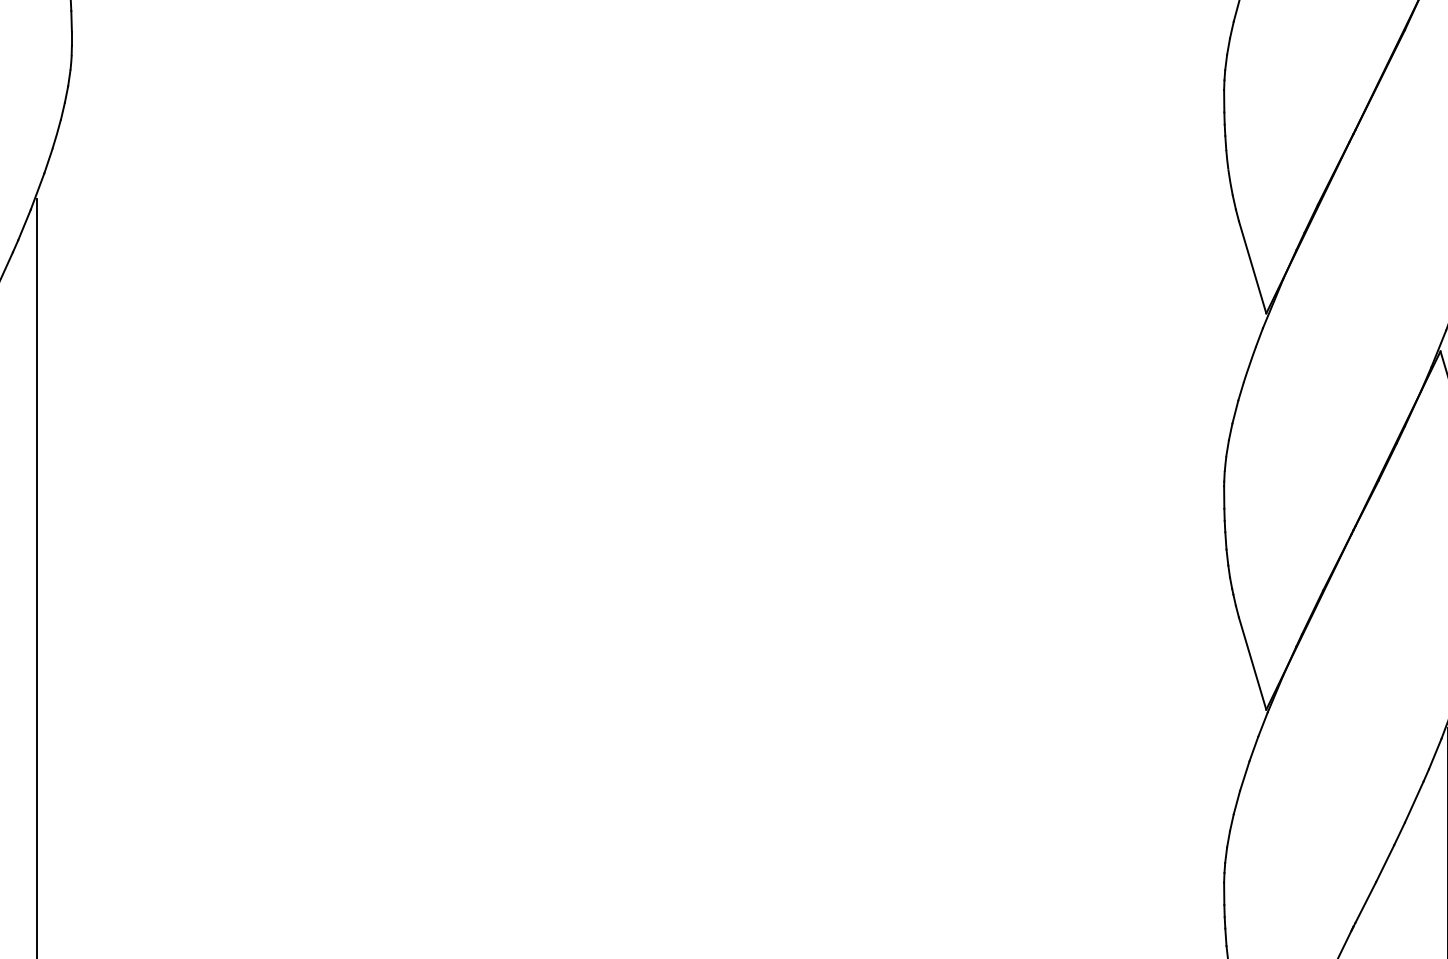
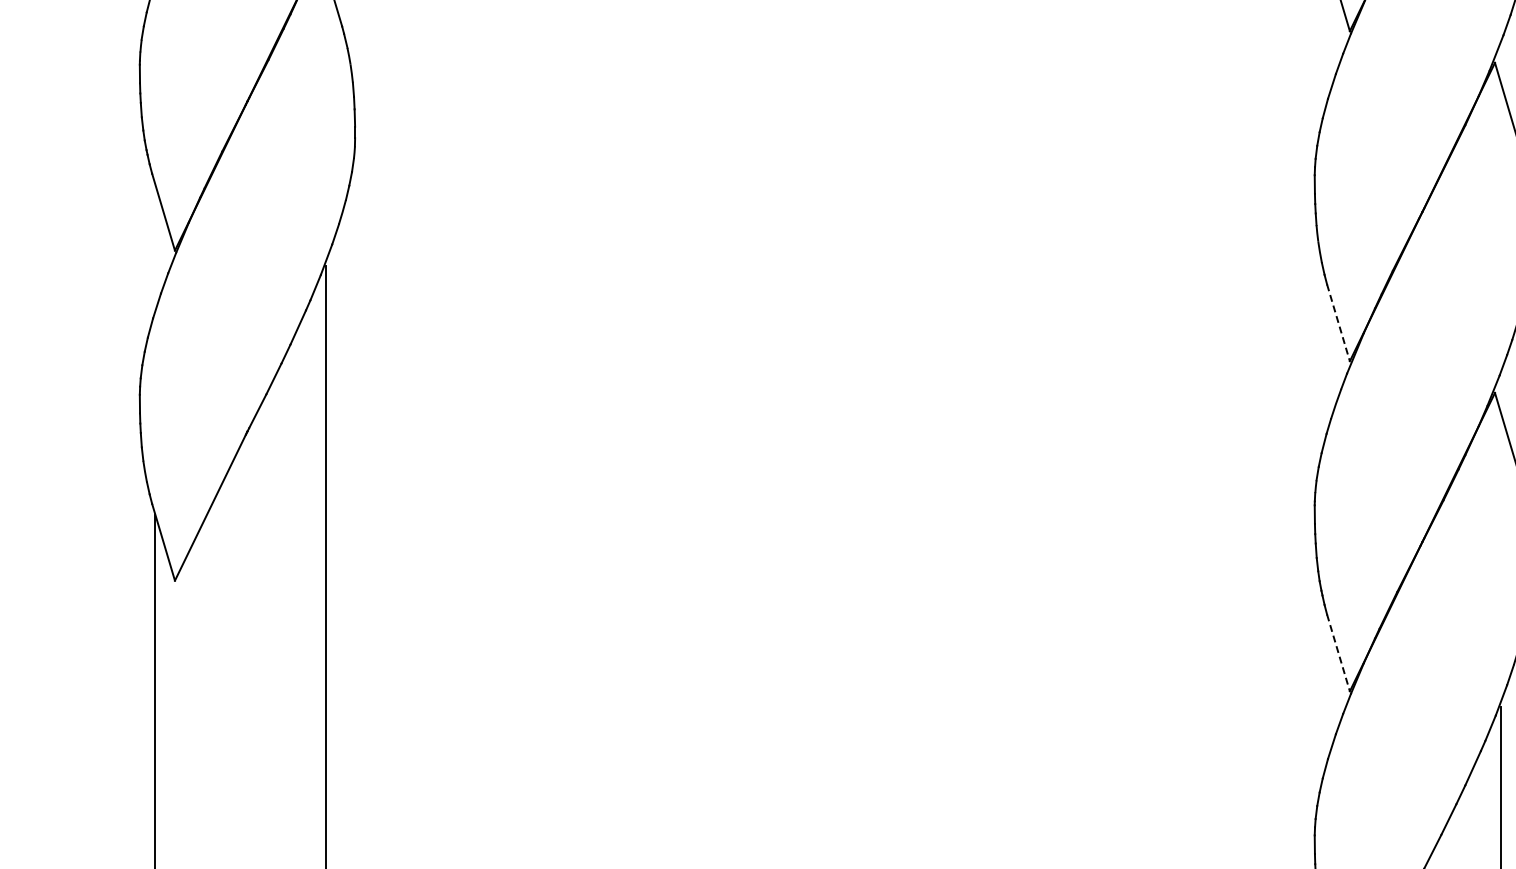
line: (1252, 268) -> (1338, 323), solid -> dashed
line: (1252, 664) -> (1338, 653), solid -> dashed

